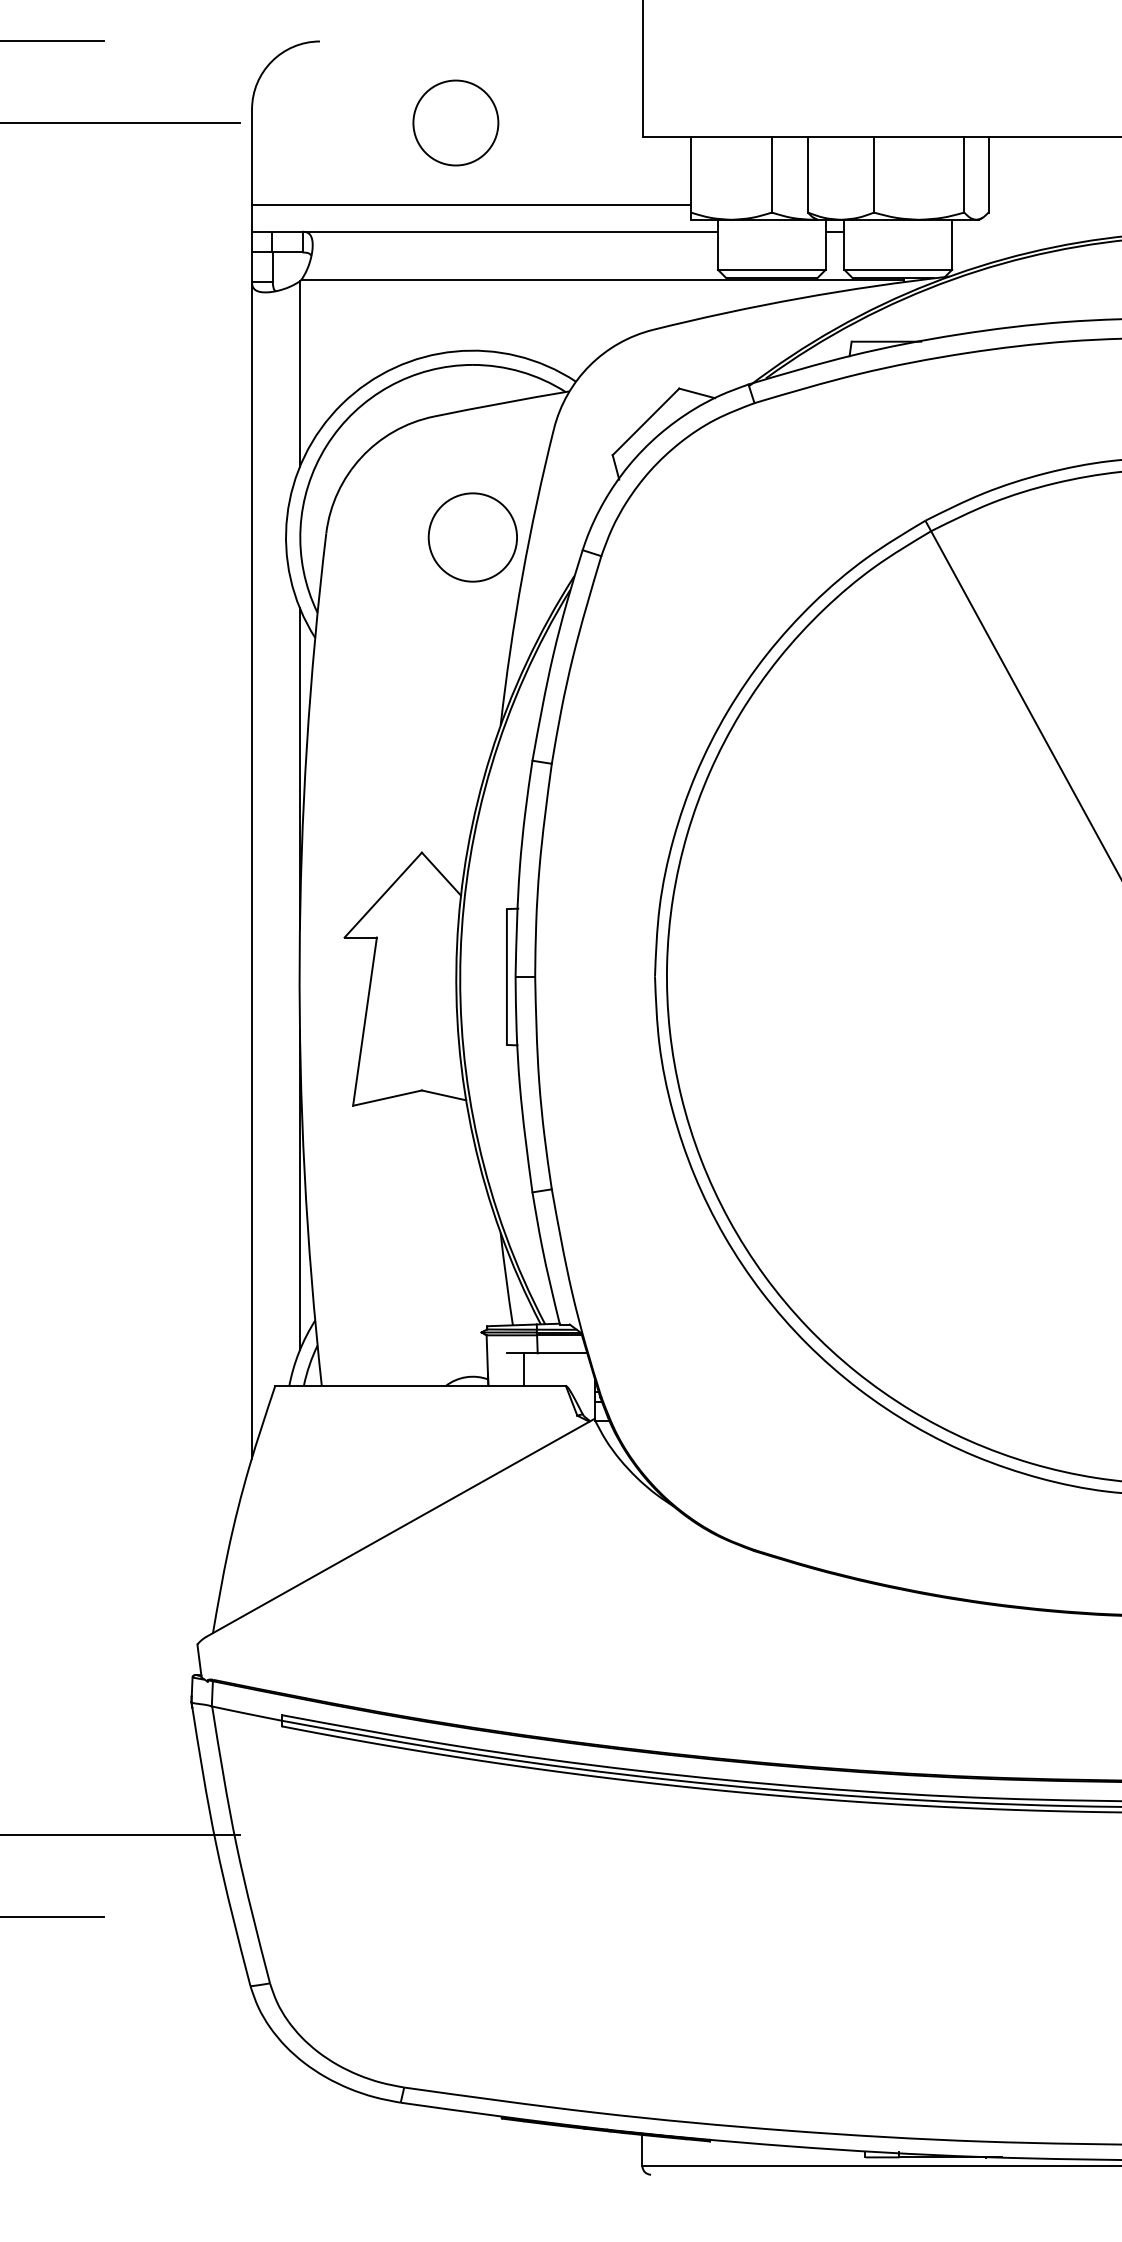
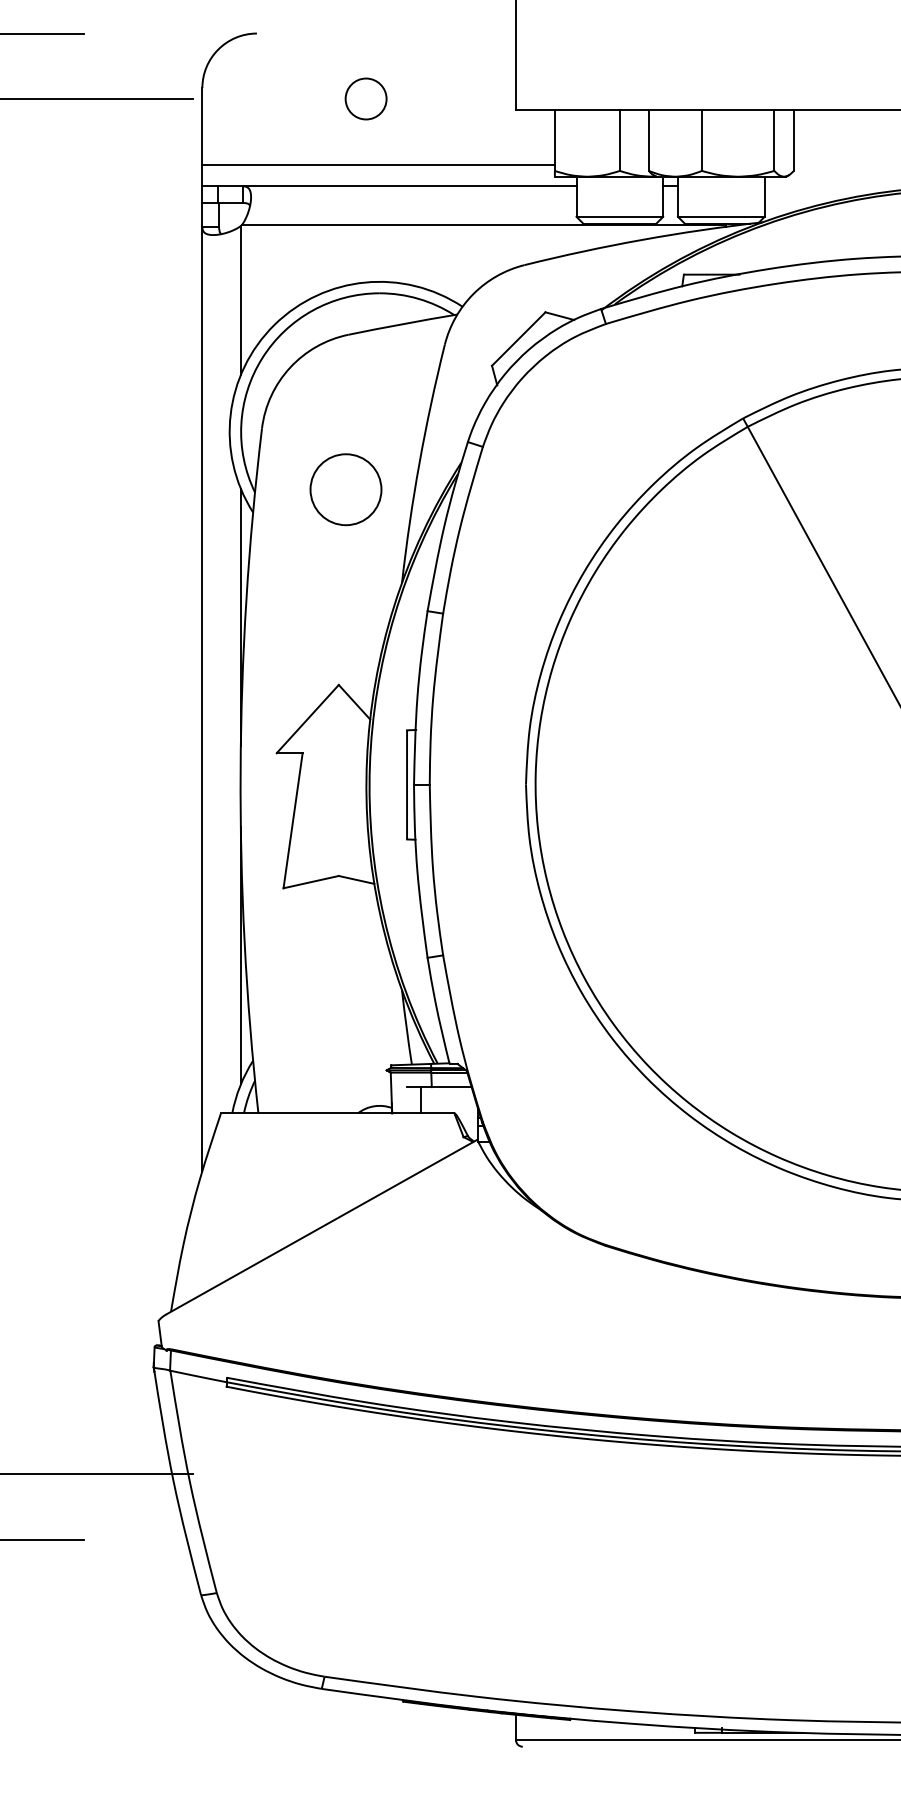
circle: (455, 122) -> (365, 98), size x0.6
circle: (472, 537) -> (345, 489), moved

